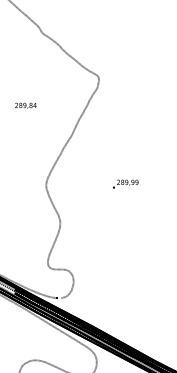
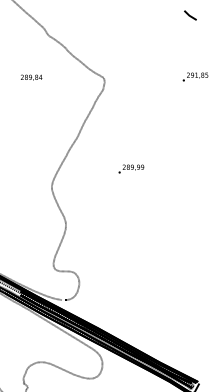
text: (25, 105) -> (31, 77), moved
text: (125, 183) -> (131, 168), moved

